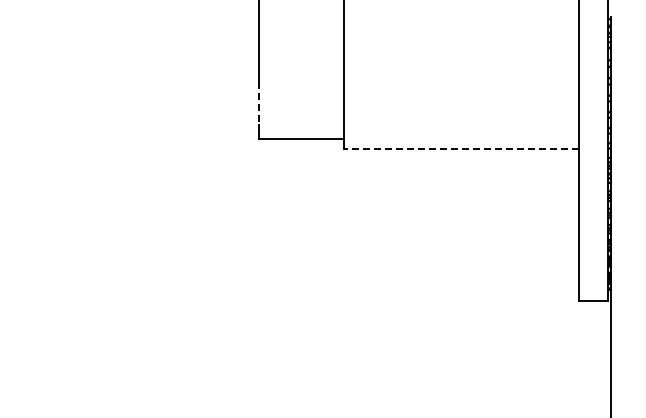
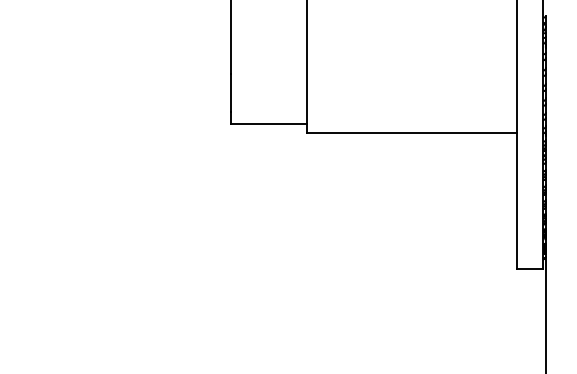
line: (258, 103) -> (230, 92), dashed -> solid
line: (461, 148) -> (412, 132), dashed -> solid

